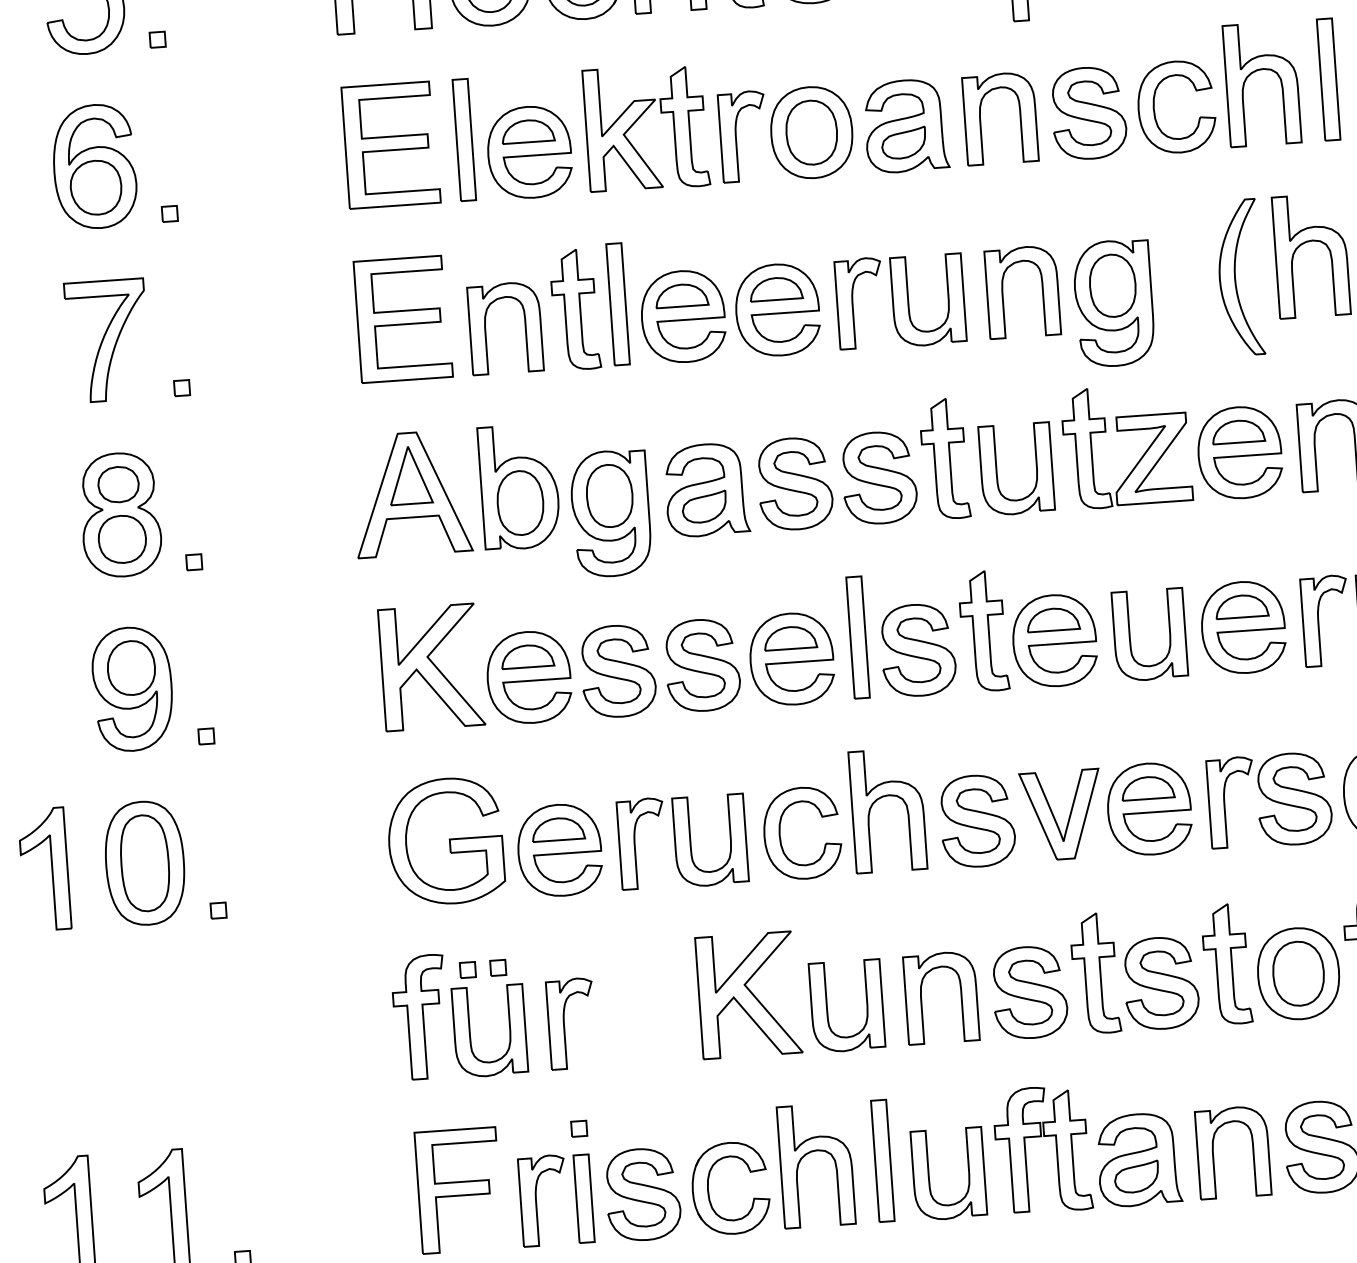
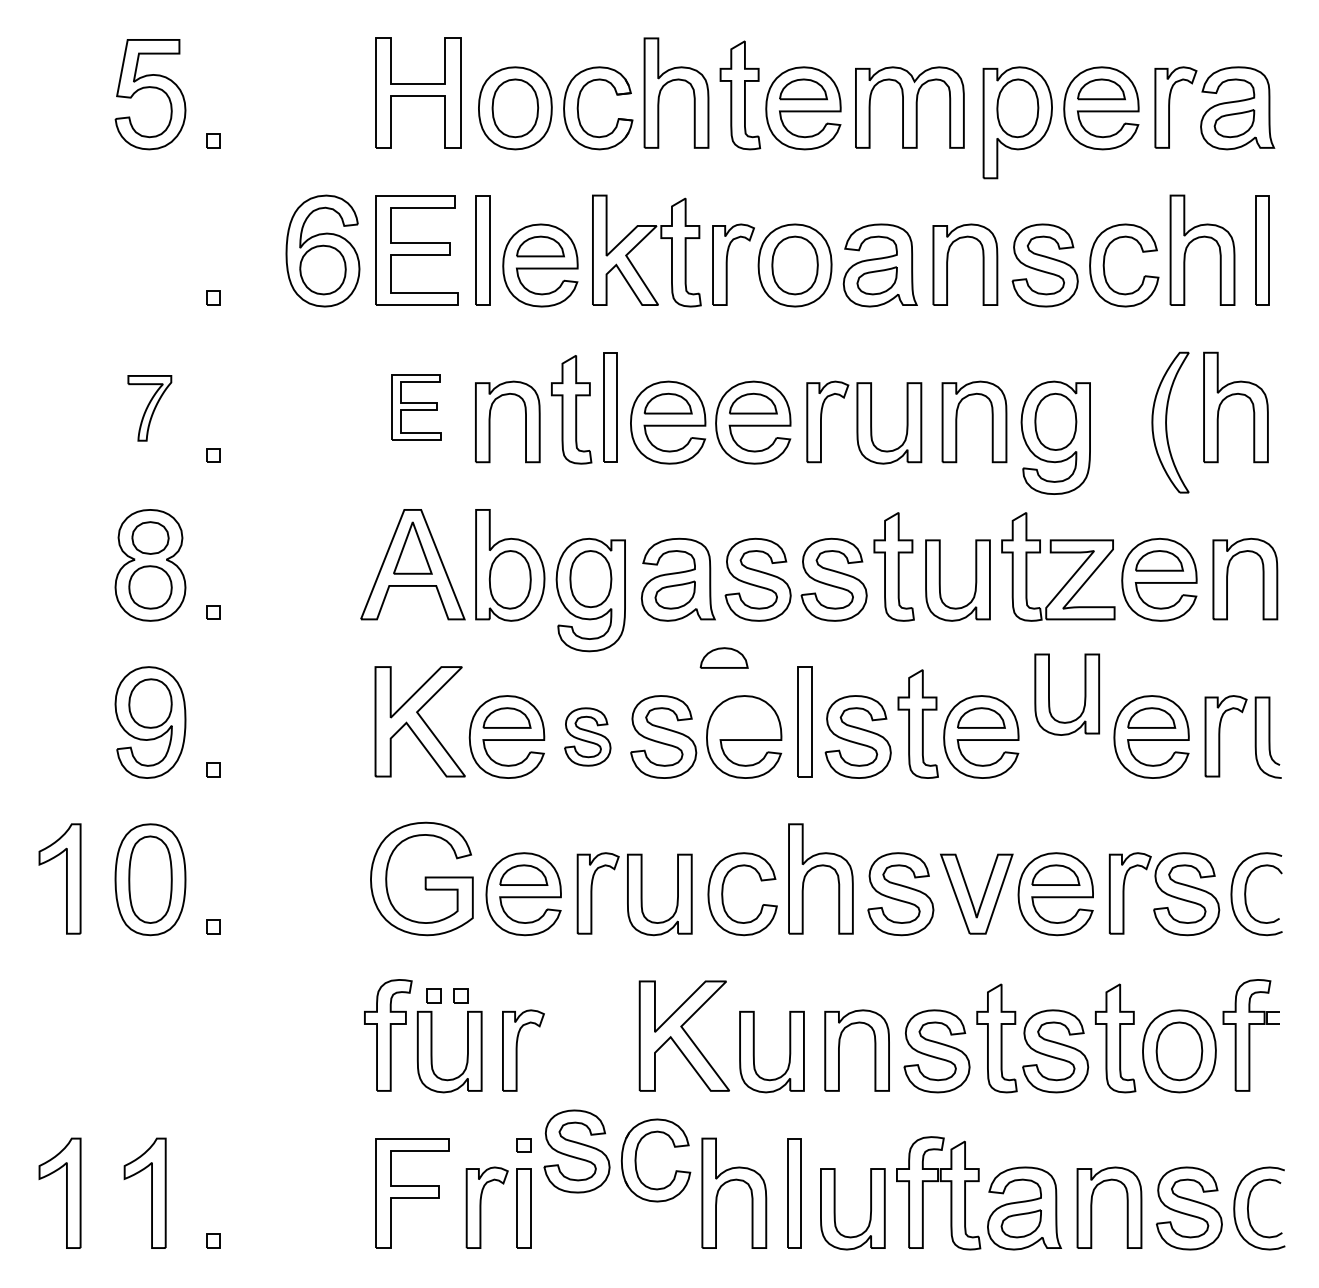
part: (94, 166) -> (322, 250), moved
part: (403, 319) -> (416, 407), size x0.6
part: (107, 341) -> (149, 408), size x0.6
part: (1130, 636) -> (1049, 694), moved
part: (789, 637) -> (723, 657), moved
part: (618, 670) -> (587, 736), size x0.7
part: (709, 1189) -> (636, 1160), moved
part: (642, 1194) -> (576, 1151), moved

